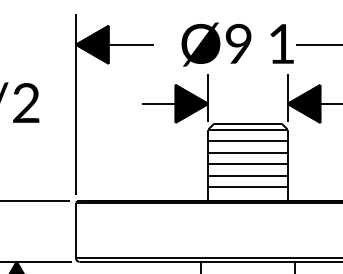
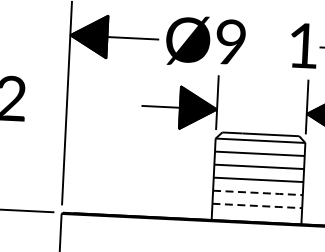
text: (216, 44) -> (205, 41), moved
line: (248, 175) -> (258, 192), solid -> dashed
line: (248, 187) -> (257, 206), solid -> dashed

